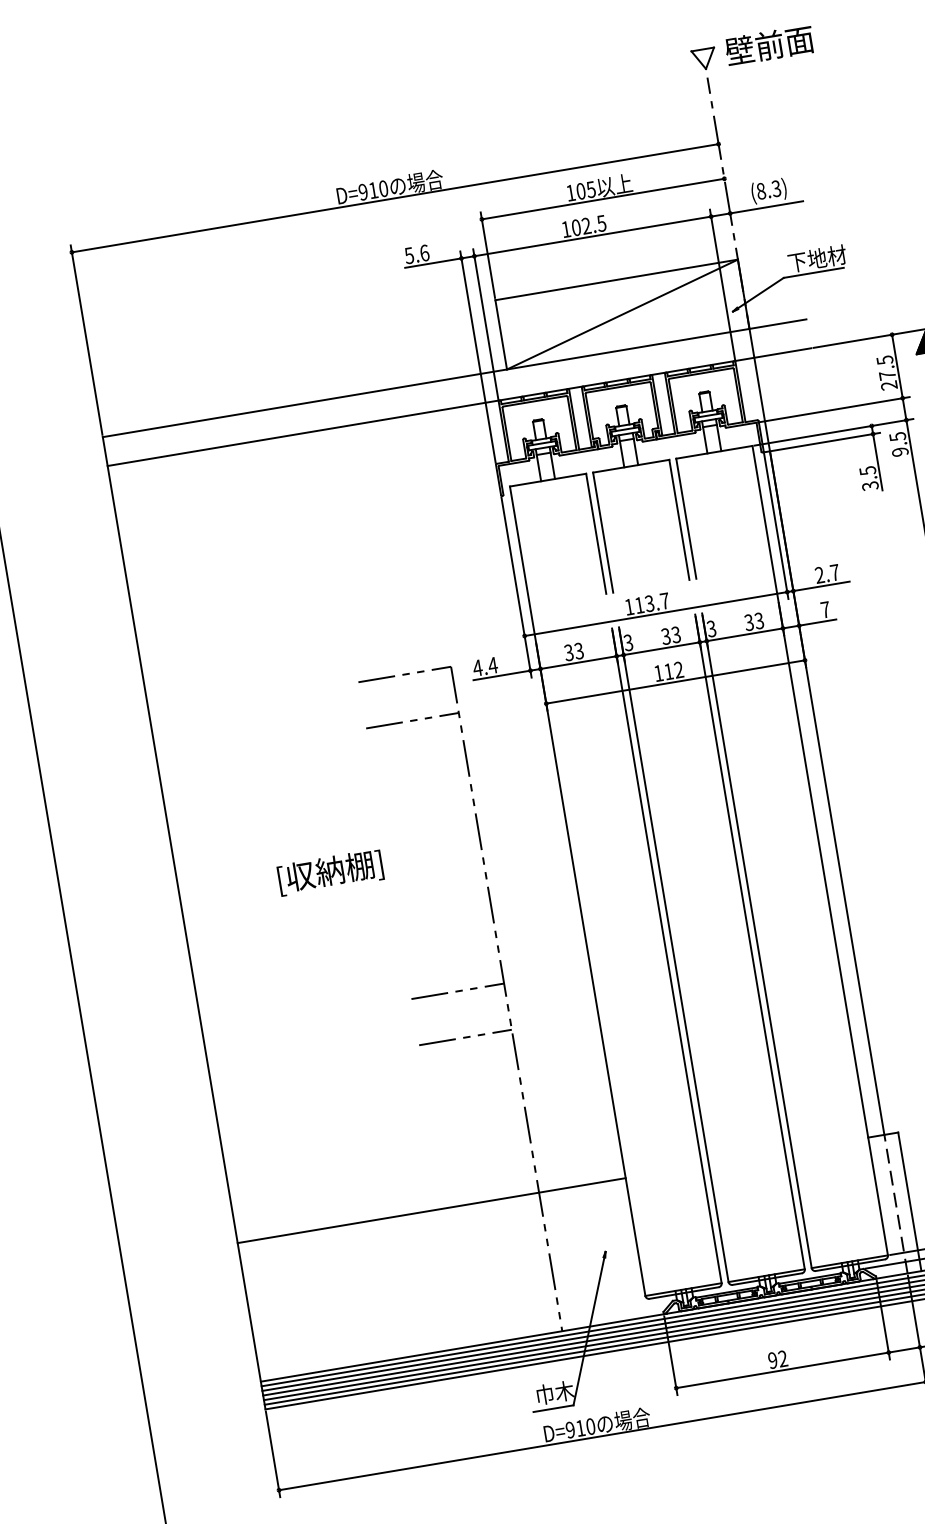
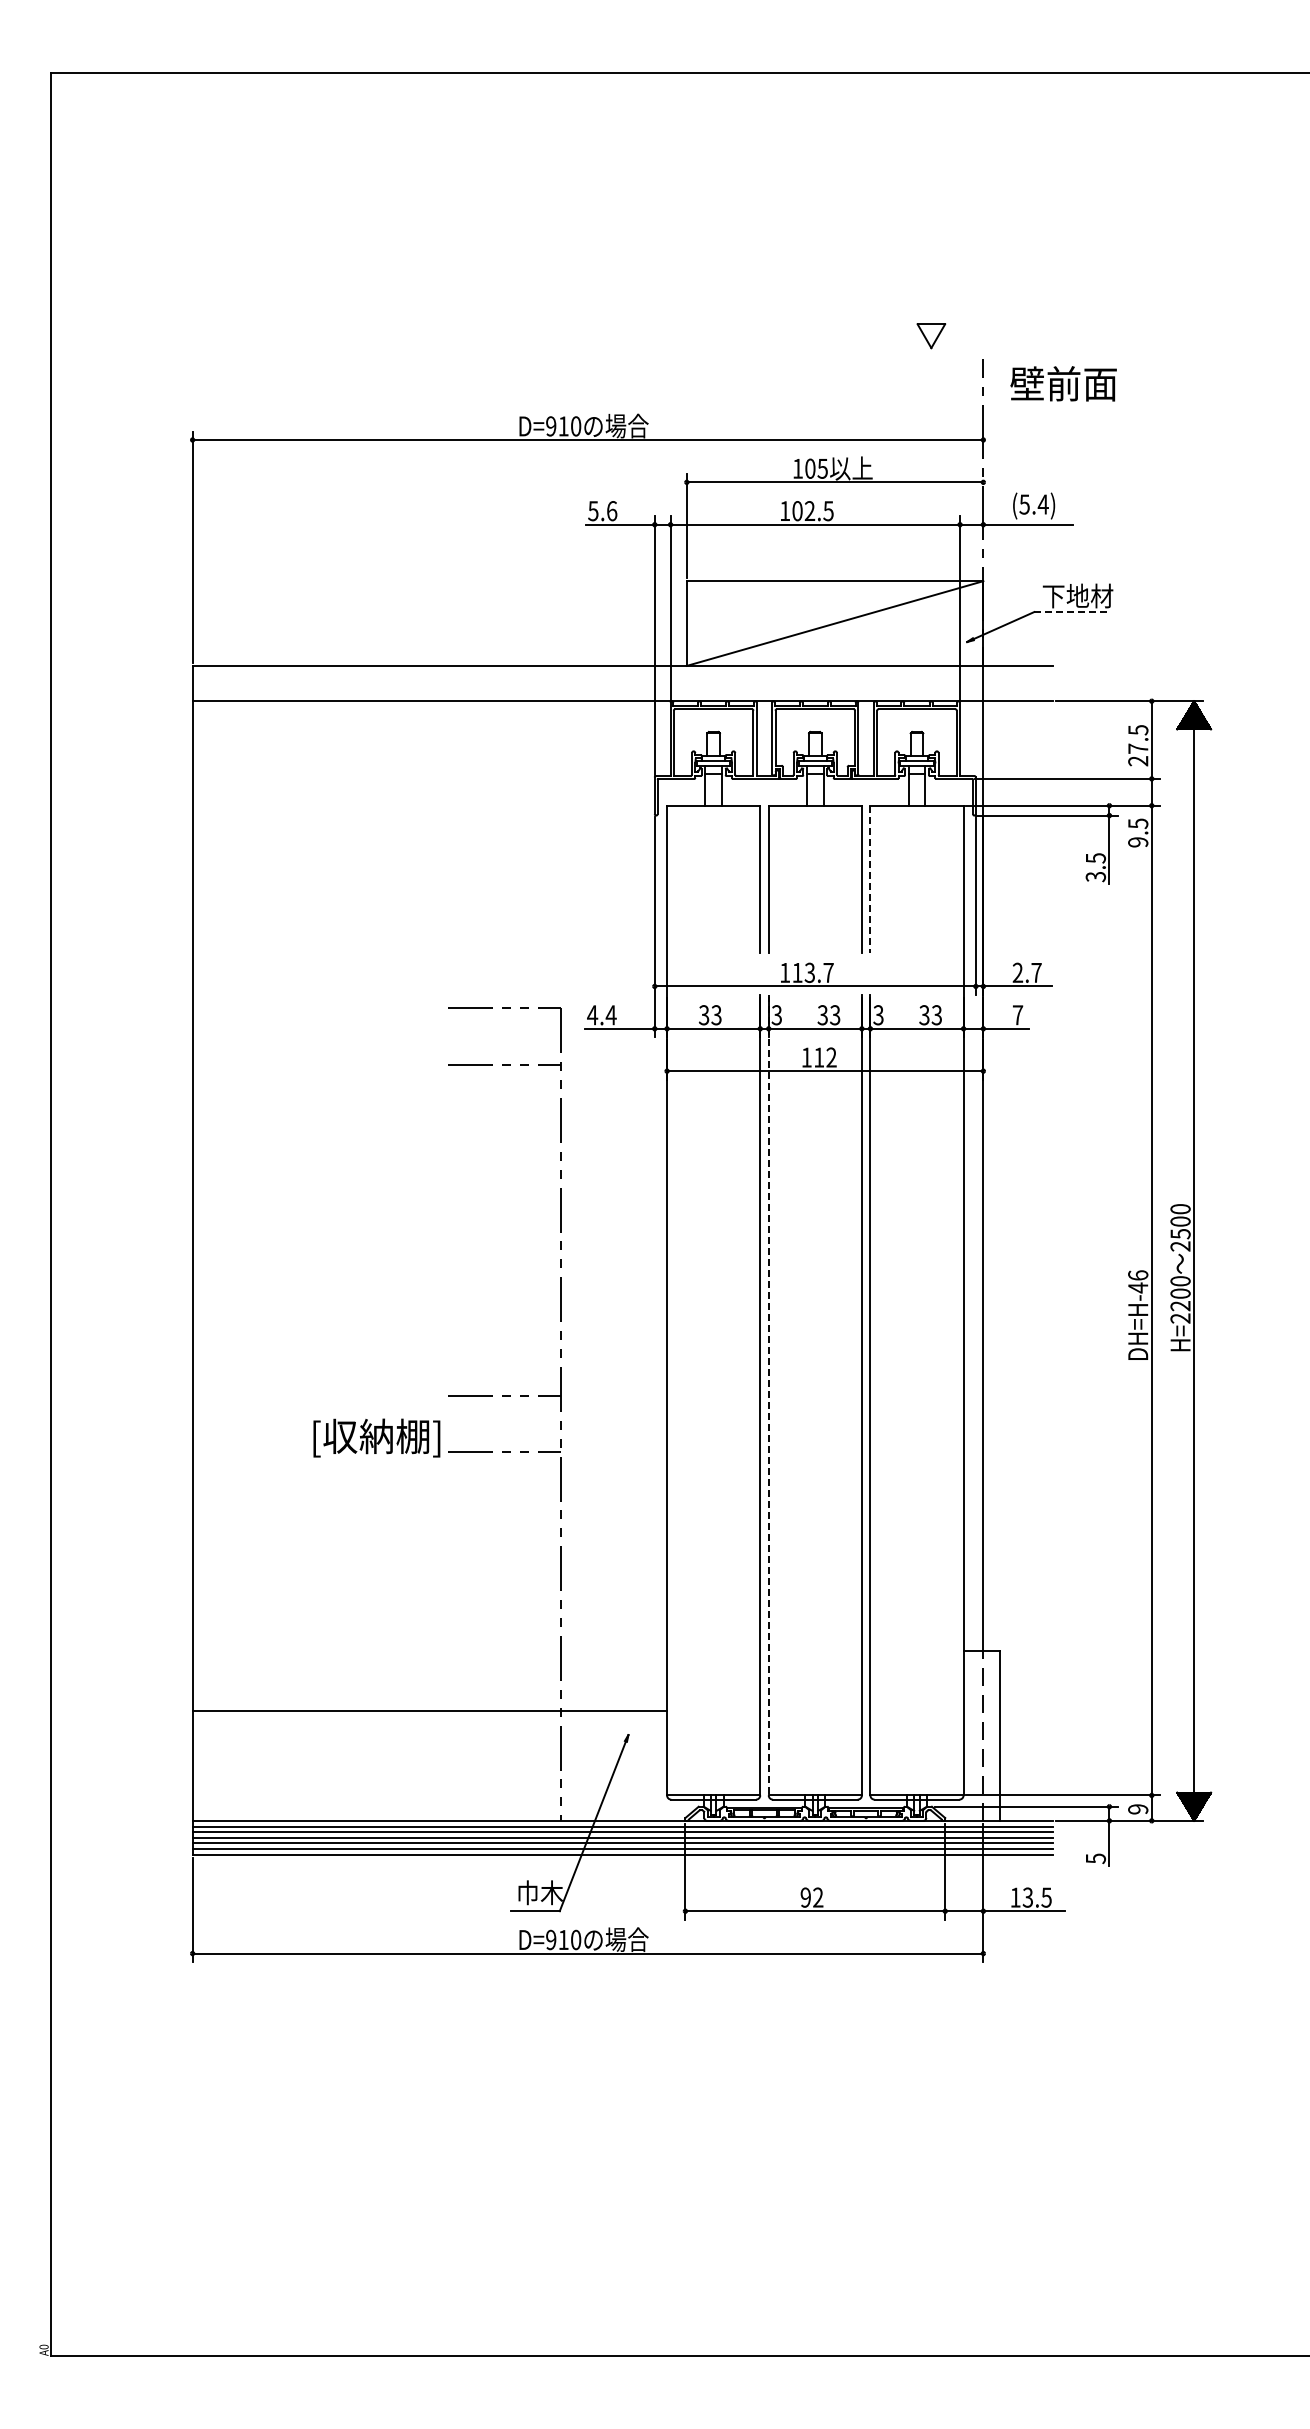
text: (769, 45) -> (1063, 383), moved
part: (704, 59) -> (931, 336), moved
text: (768, 190) -> (1033, 504), (8.3) -> (5.4)
line: (813, 273) -> (1070, 612), solid -> dashed
line: (686, 519) -> (870, 879), solid -> dashed
text: (330, 872) -> (376, 1437), moved
line: (673, 955) -> (768, 1395), solid -> dashed
line: (431, 1210) -> (429, 1711), moved

